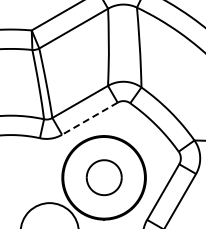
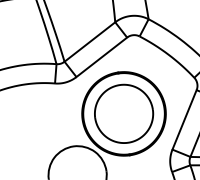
line: (89, 118) -> (101, 57), dashed -> solid
part: (104, 177) -> (124, 113), size x1.67

